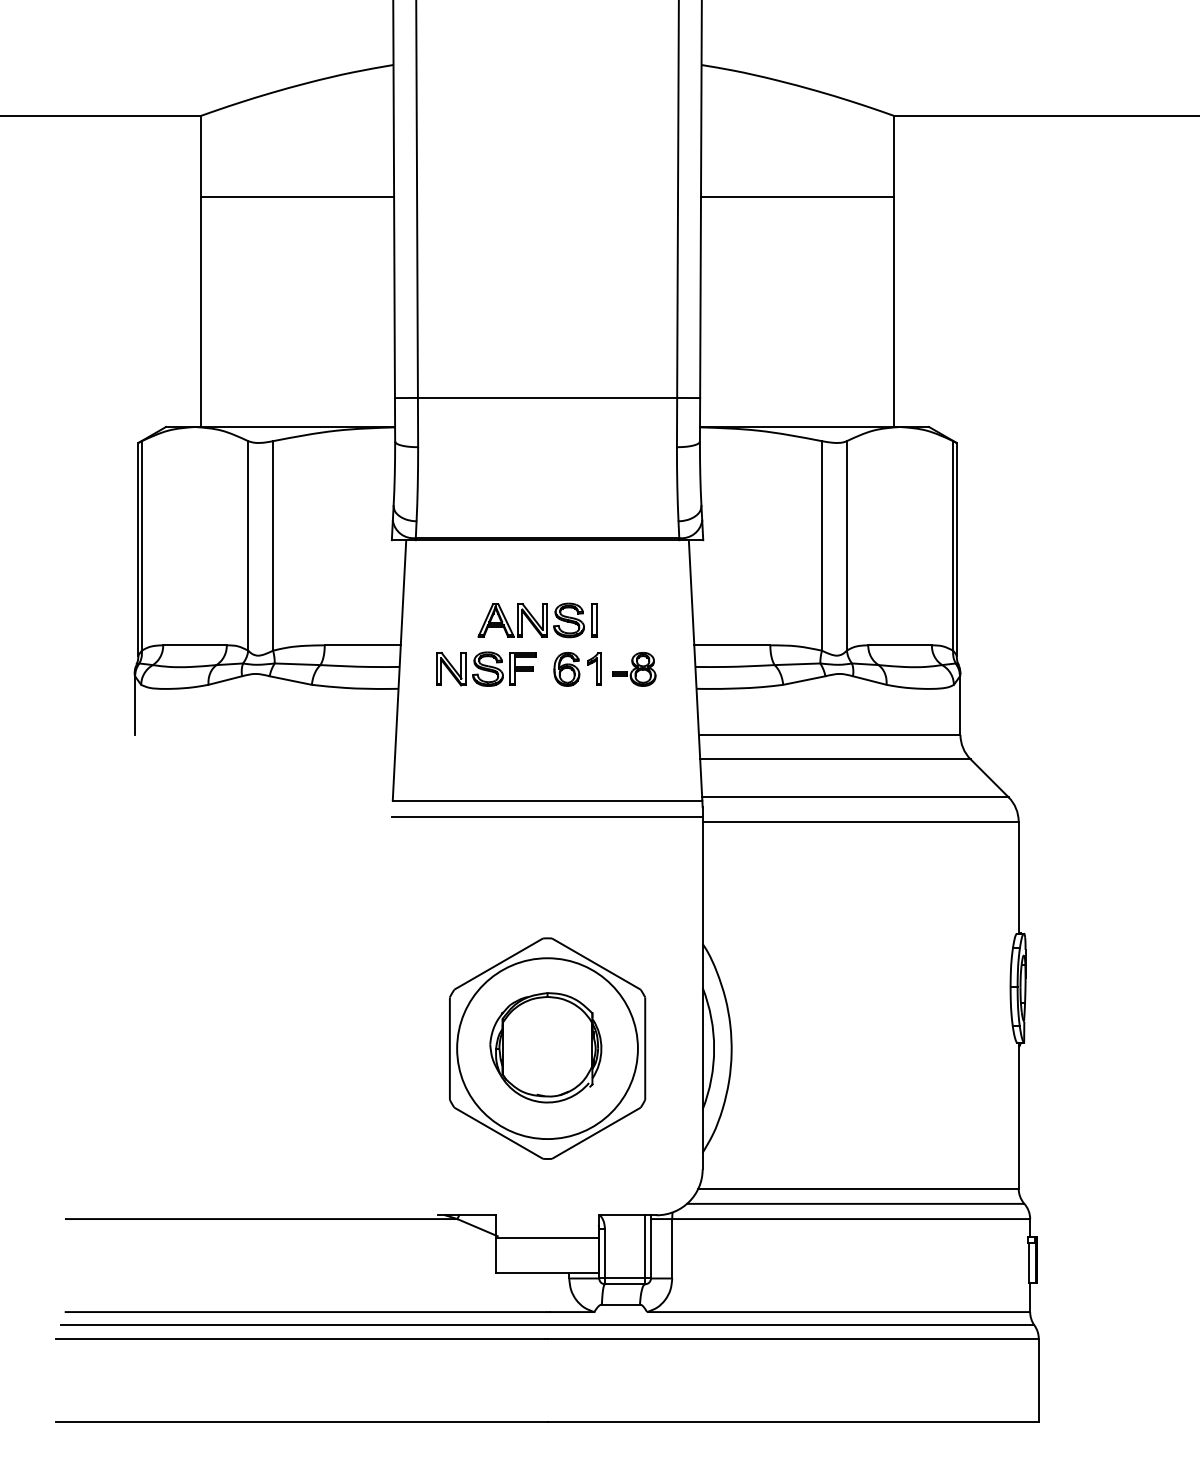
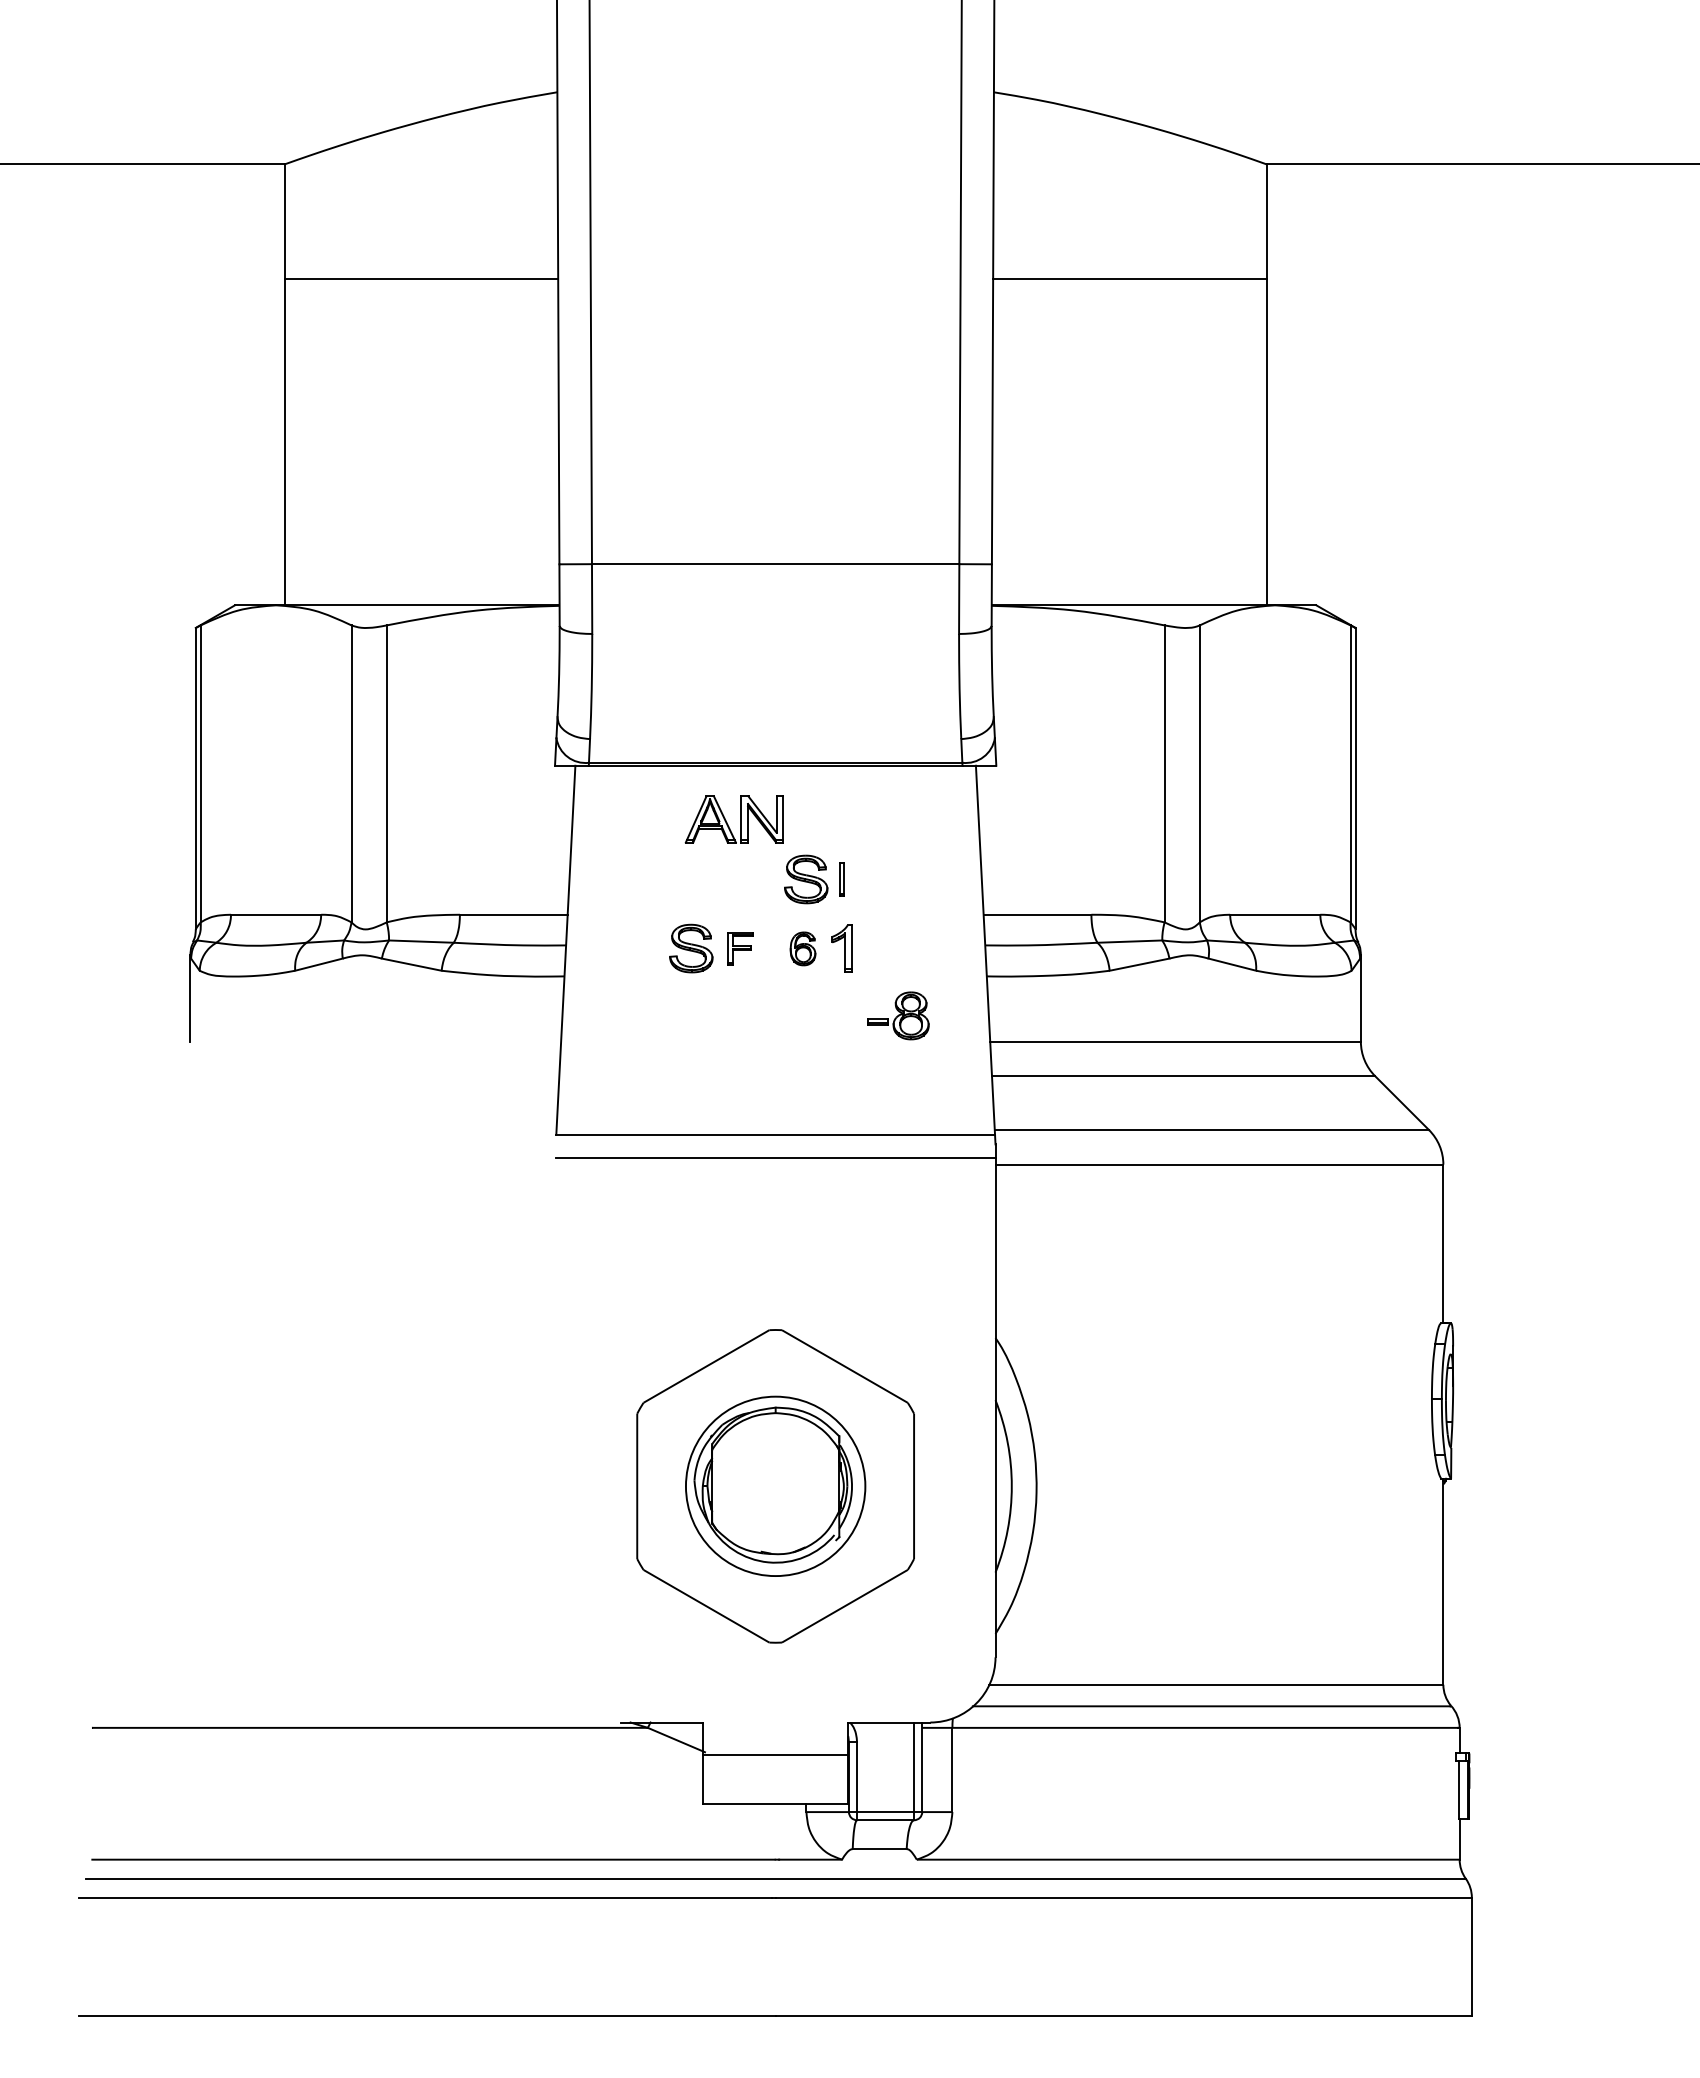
part: (594, 620) -> (841, 879), size x0.7
part: (507, 622) -> (727, 822), moved
part: (450, 669) -> (638, 948), removed
part: (522, 669) -> (740, 948), size x0.7
part: (566, 669) -> (802, 948), size x0.7
part: (634, 669) -> (898, 1015), moved
circle: (547, 1048) -> (775, 1486), size x0.7

